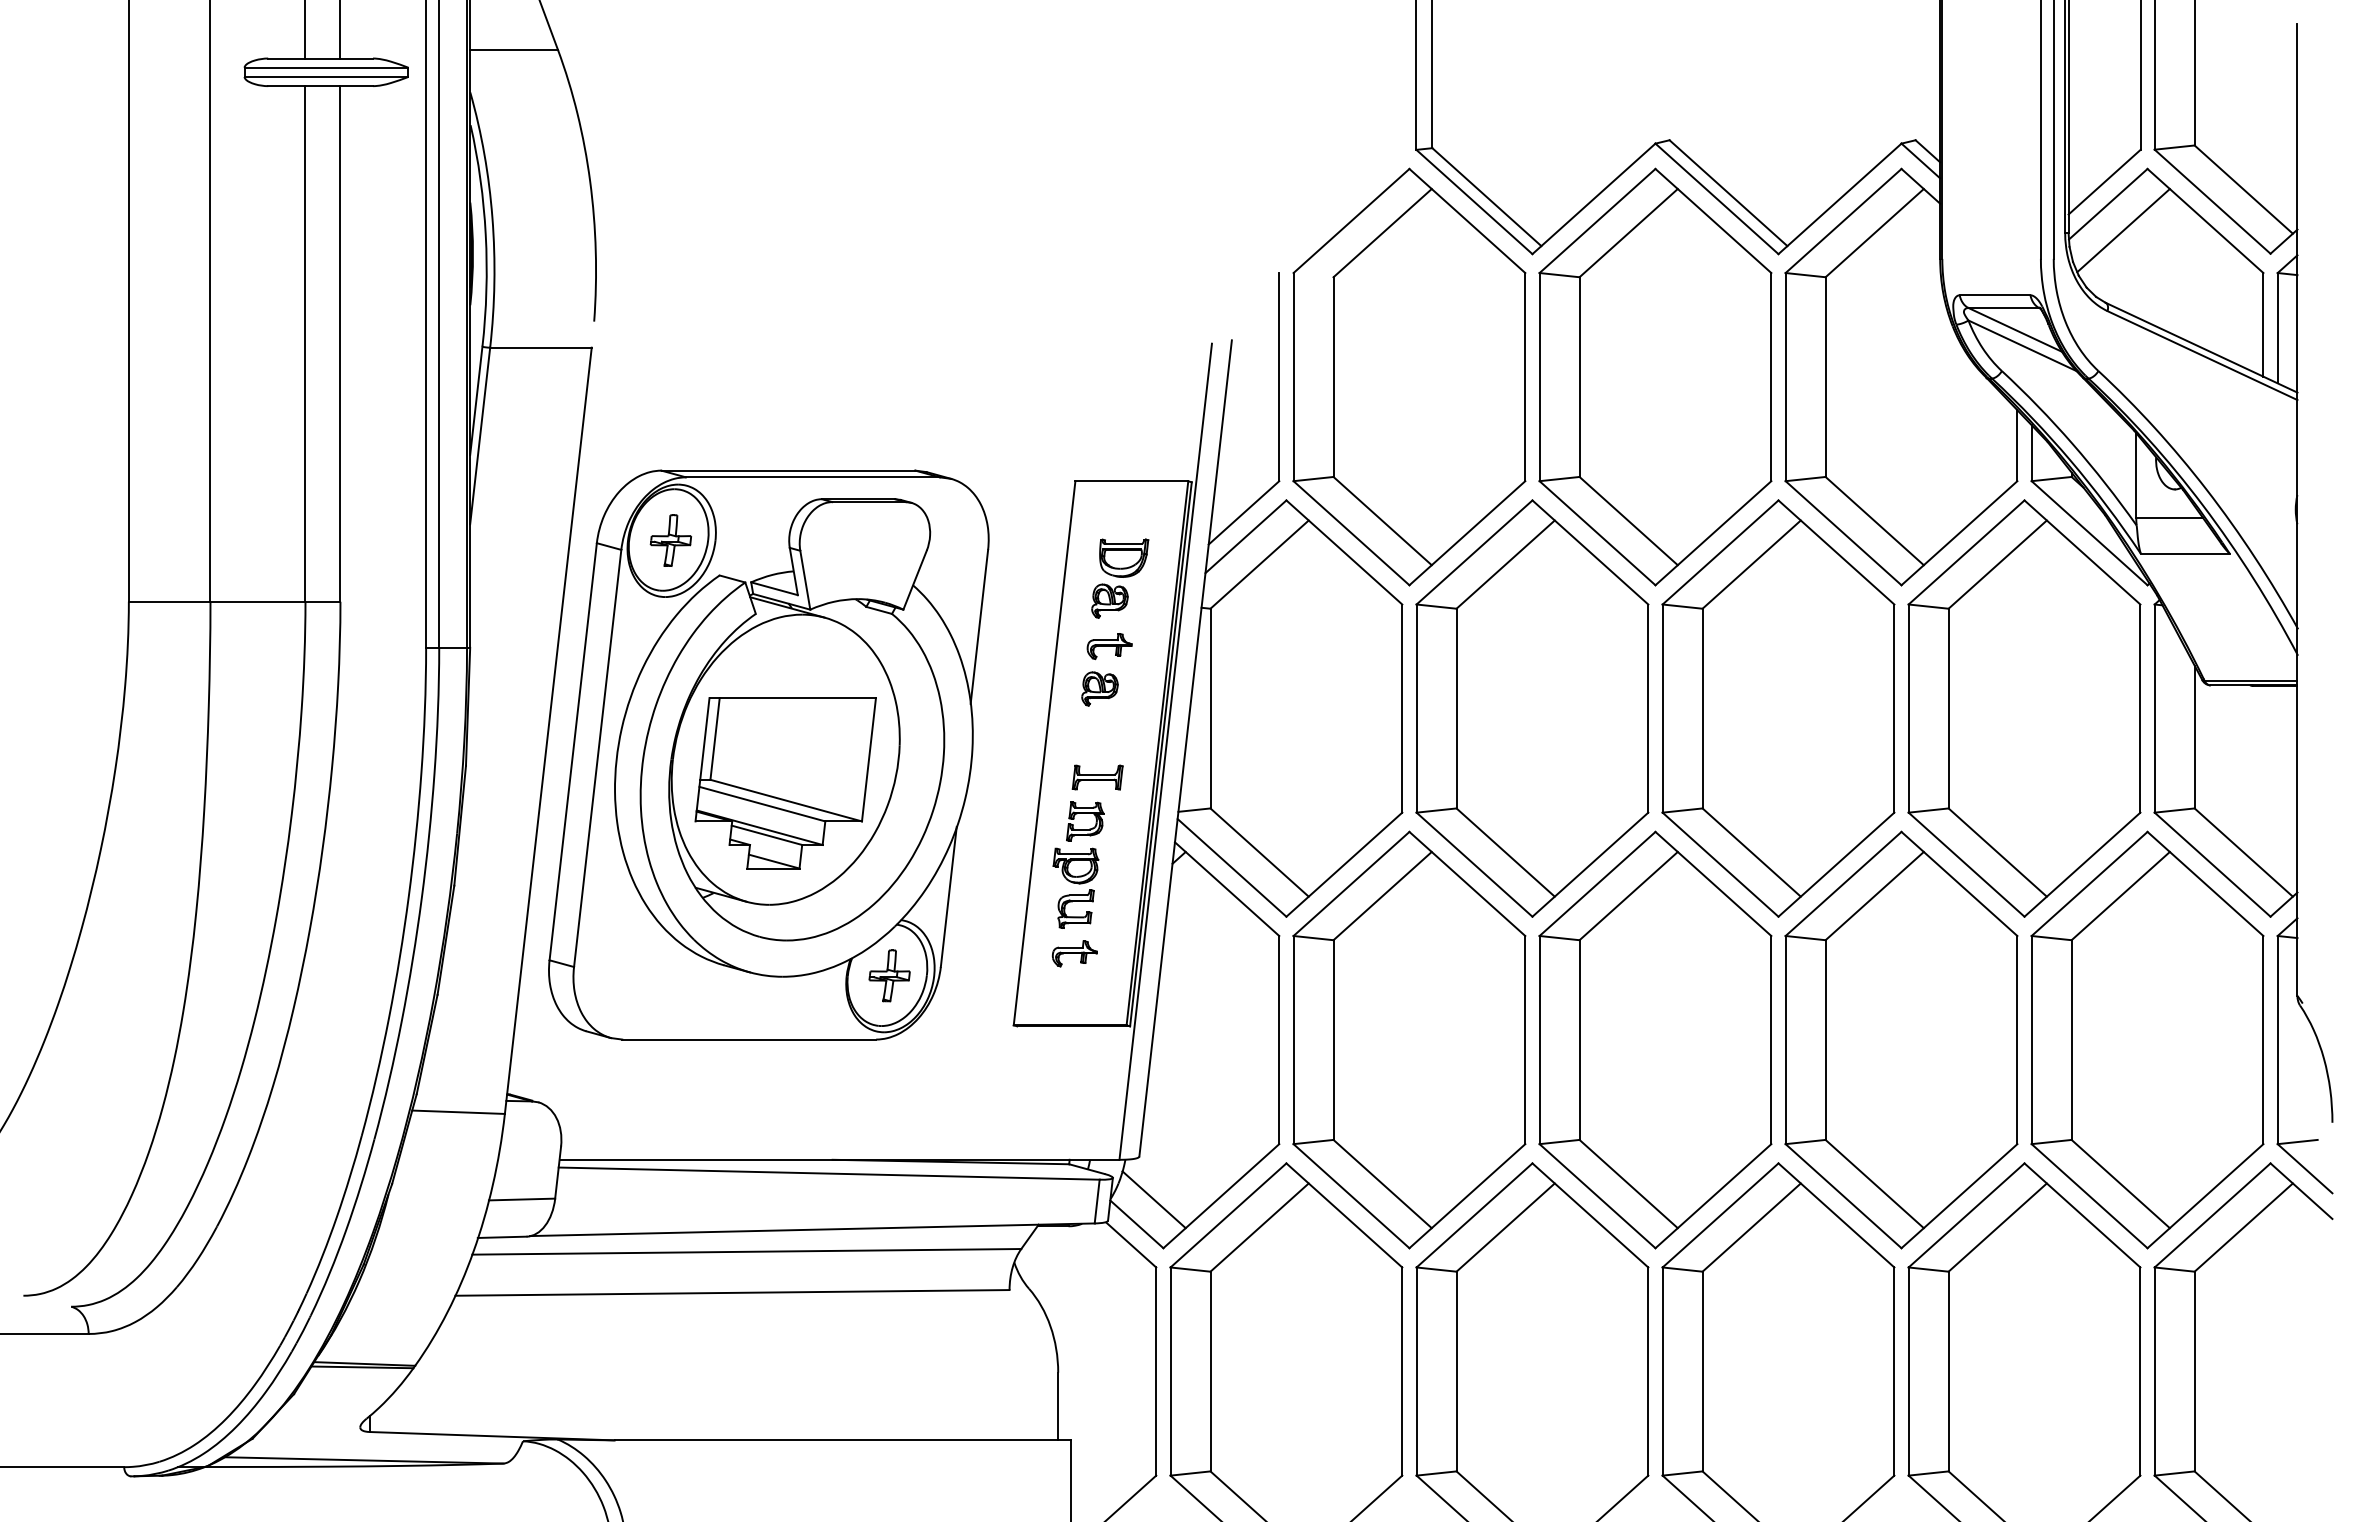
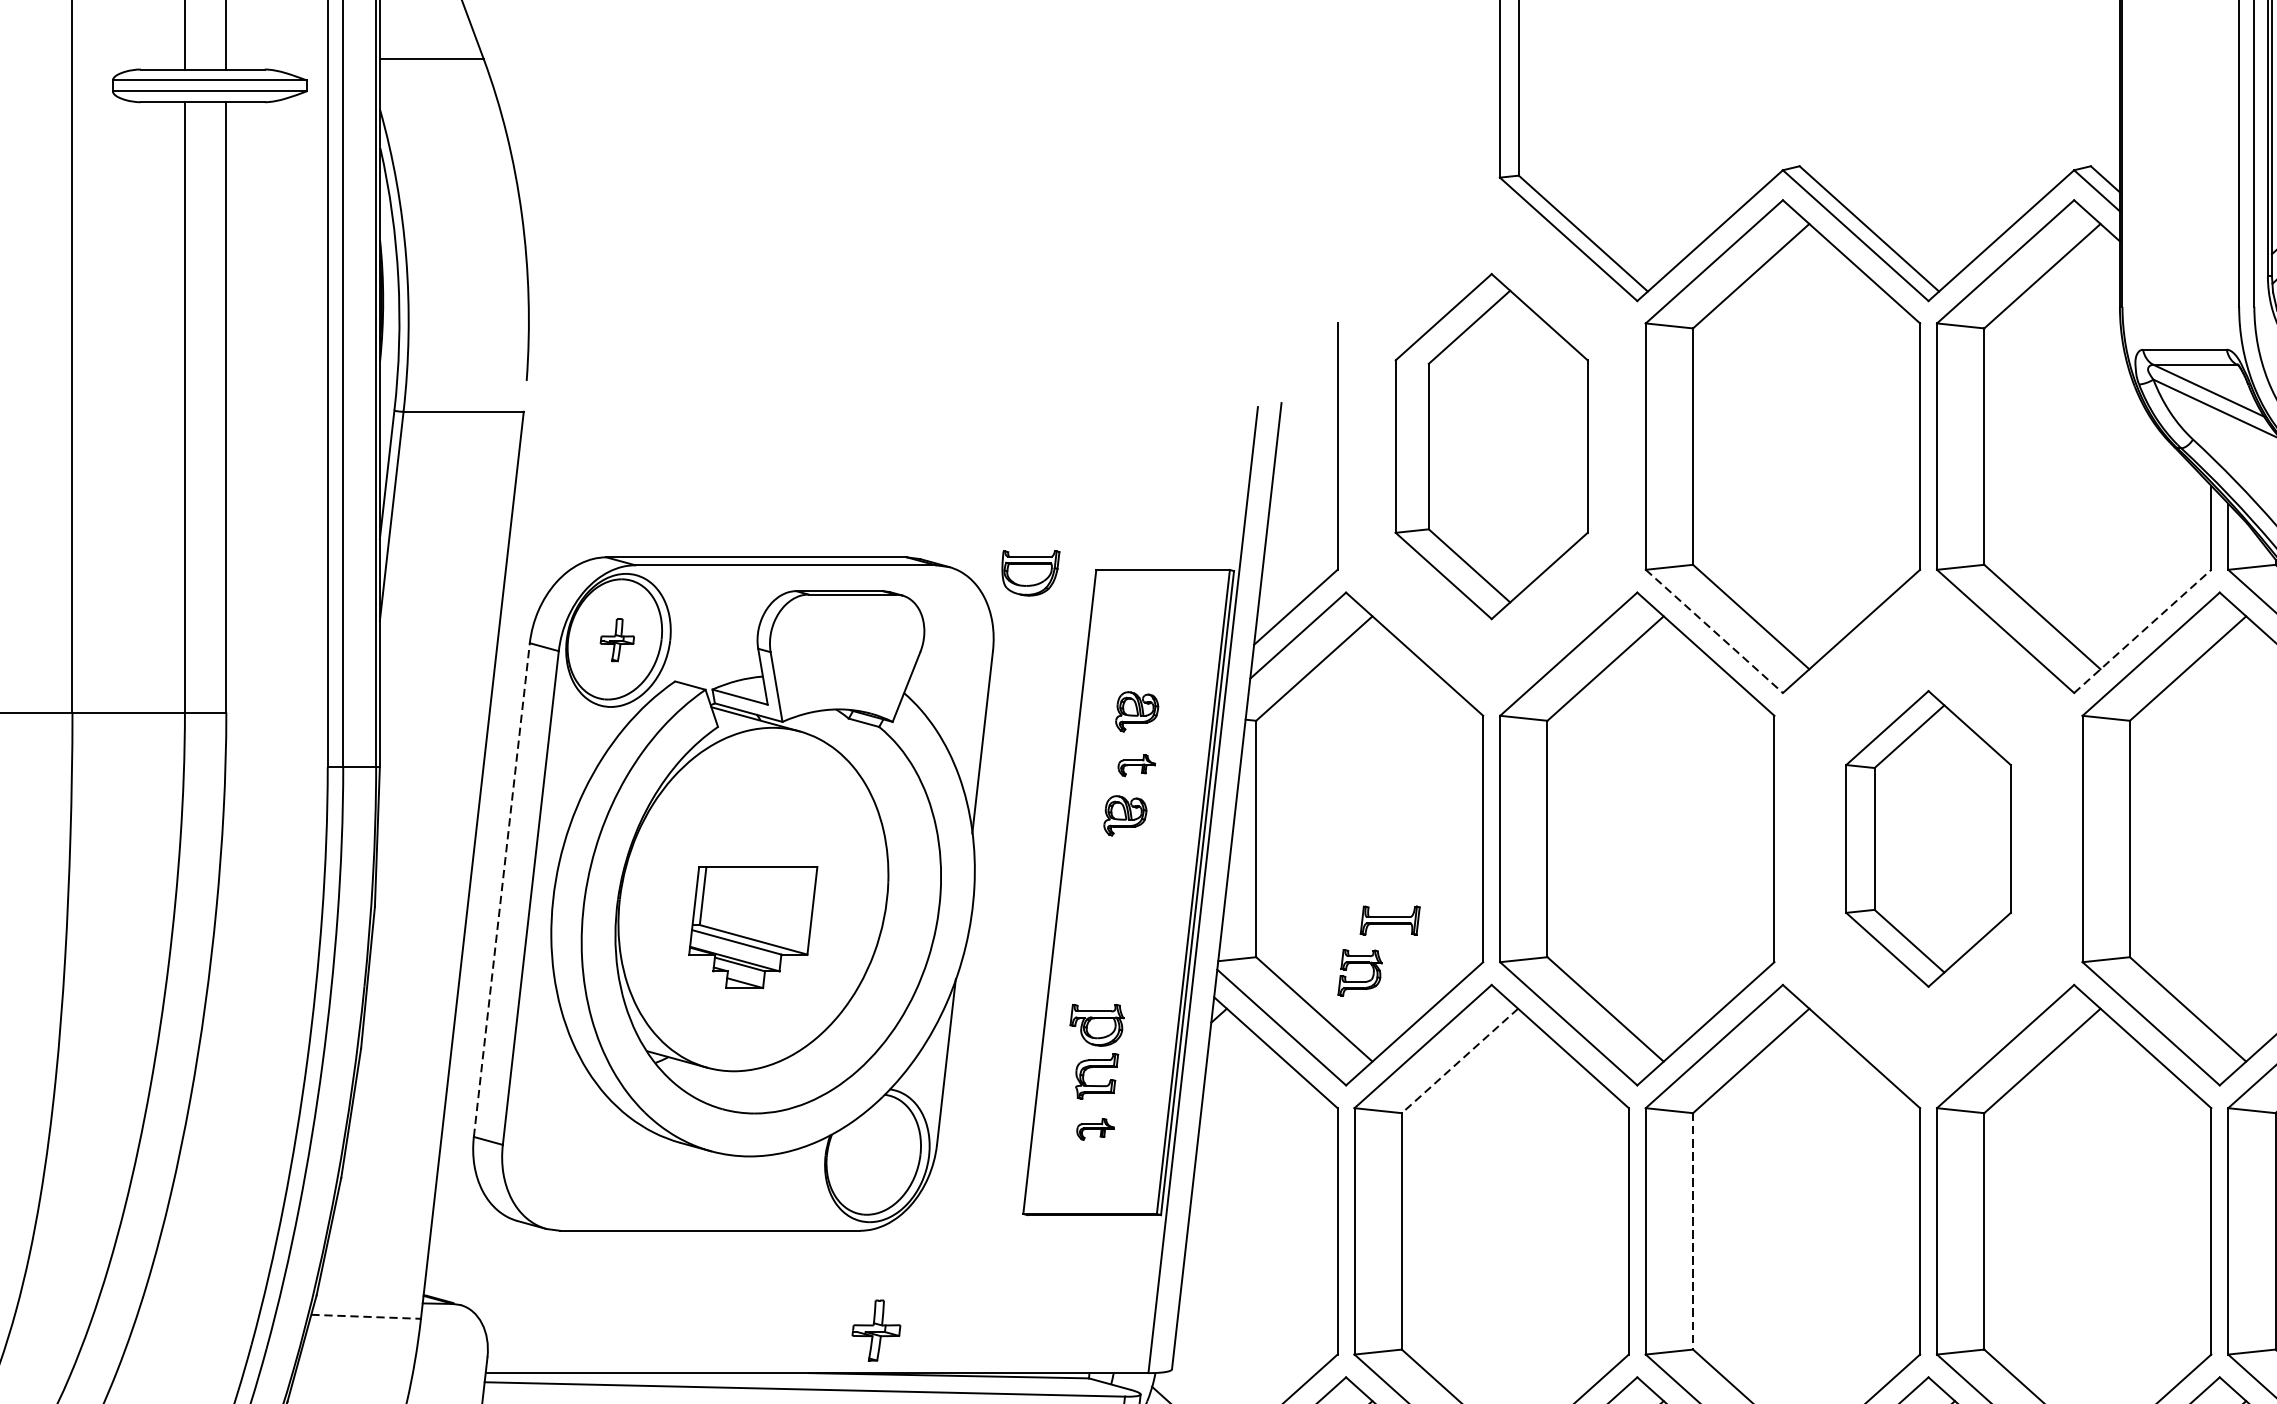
part: (1409, 376) -> (1491, 445), size x0.7
line: (1597, 533) -> (1714, 631), solid -> dashed
line: (1959, 533) -> (2142, 631), solid -> dashed
part: (670, 540) -> (617, 640), size x0.7
part: (1124, 557) -> (1031, 572), moved
part: (1109, 646) -> (1136, 765), size x0.7
part: (1778, 708) -> (1928, 838), size x0.6
line: (573, 751) -> (502, 889), solid -> dashed
part: (1097, 777) -> (1389, 920), moved
part: (785, 783) -> (753, 927), size x0.6
part: (1085, 813) -> (1360, 963), moved
line: (1382, 896) -> (1459, 1061), solid -> dashed
part: (1074, 953) -> (1095, 1128), size x0.7
part: (889, 975) -> (876, 1330), moved
line: (1579, 1040) -> (1692, 1231), solid -> dashed
line: (459, 1112) -> (367, 1317), solid -> dashed

